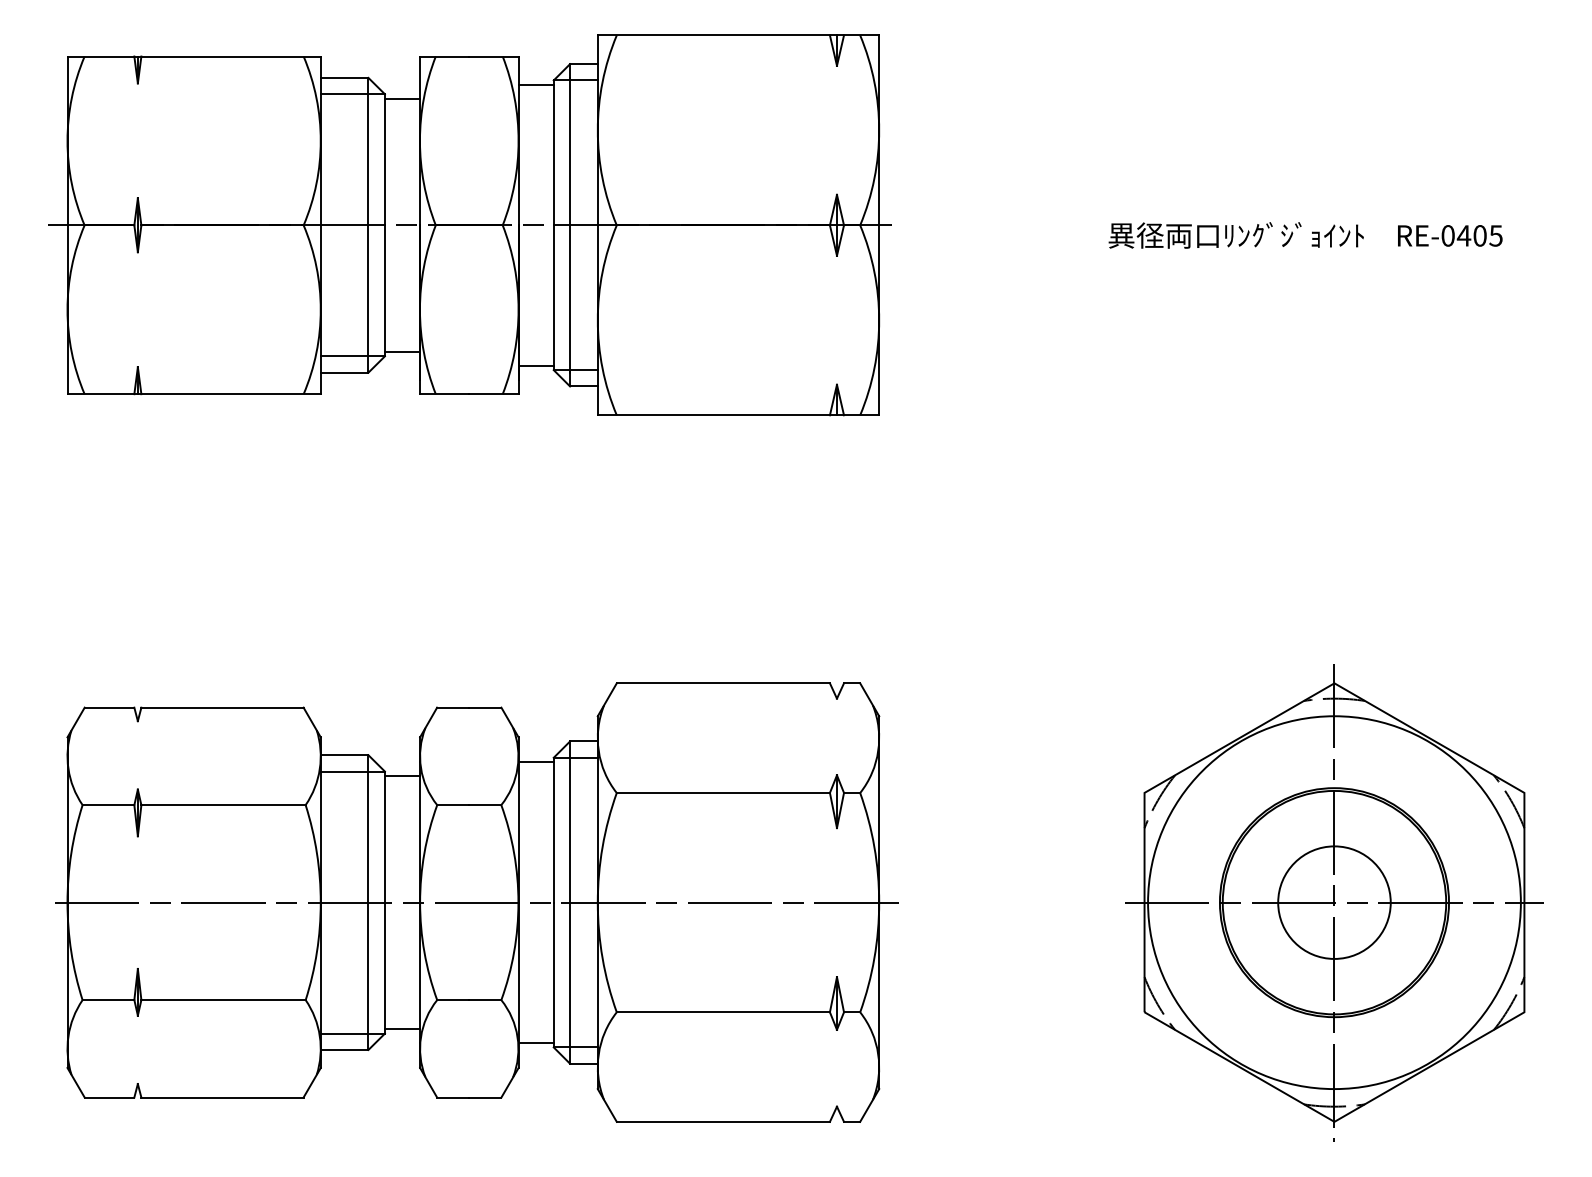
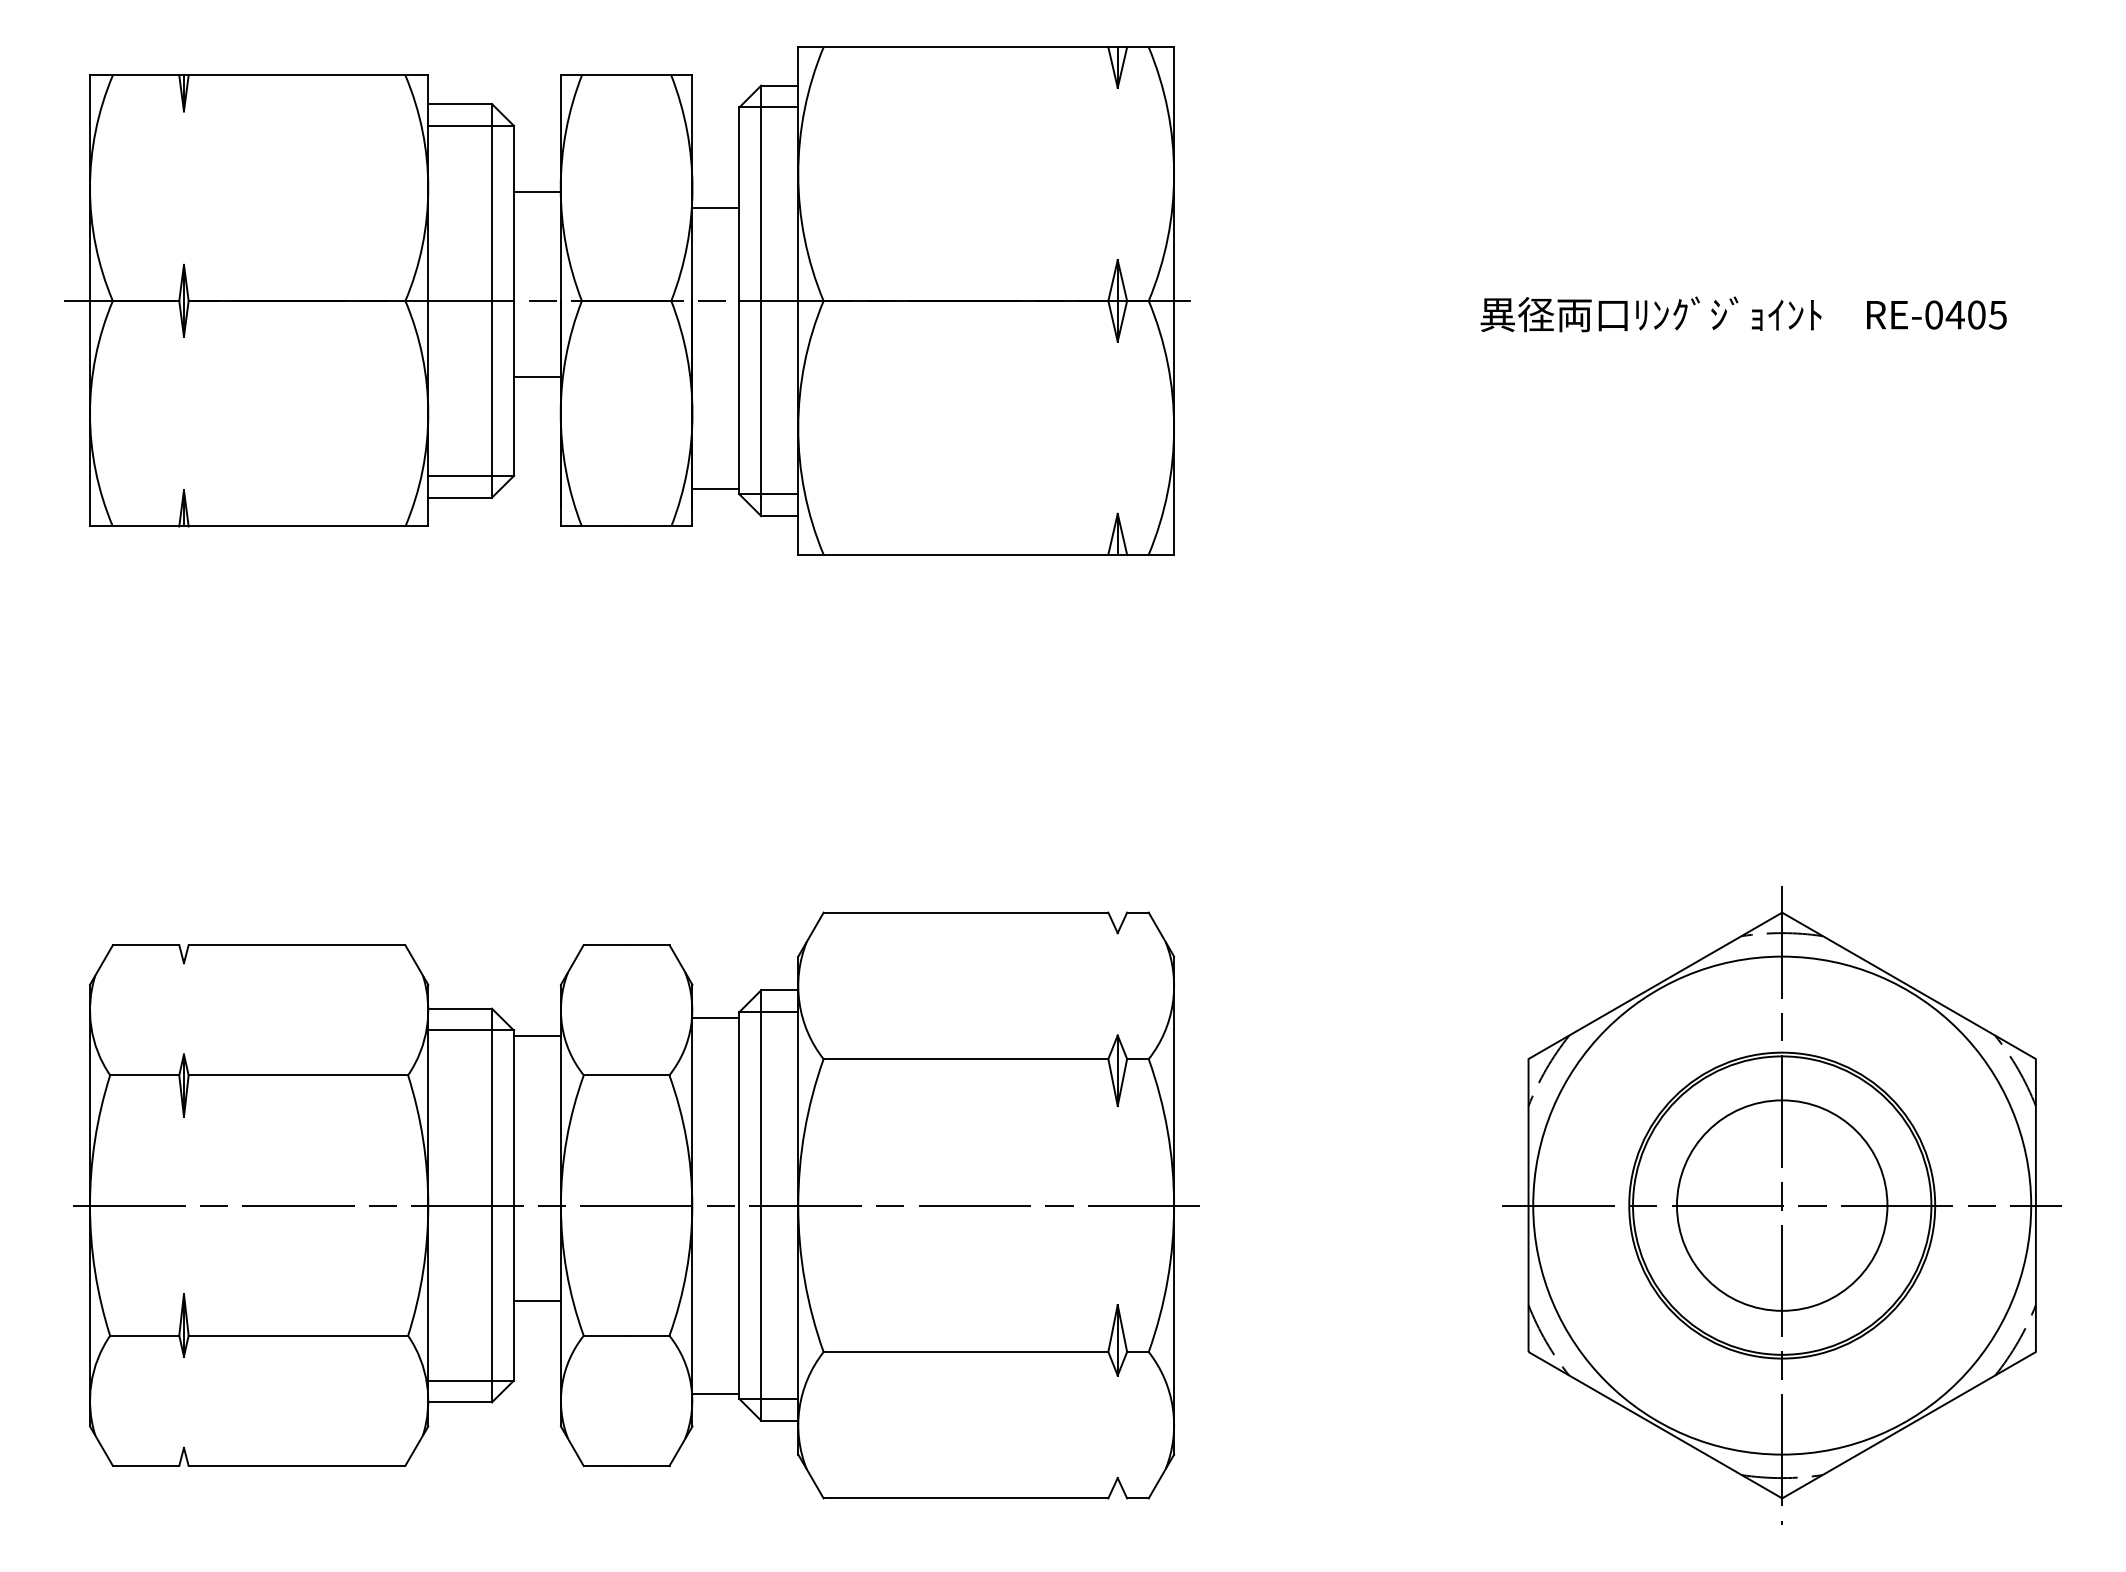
line: (535, 84) -> (715, 208), moved
line: (401, 98) -> (536, 191), moved
line: (402, 352) -> (537, 377), moved
circle: (1334, 902) -> (1782, 1205), size x1.4
line: (402, 1029) -> (537, 1300), moved

